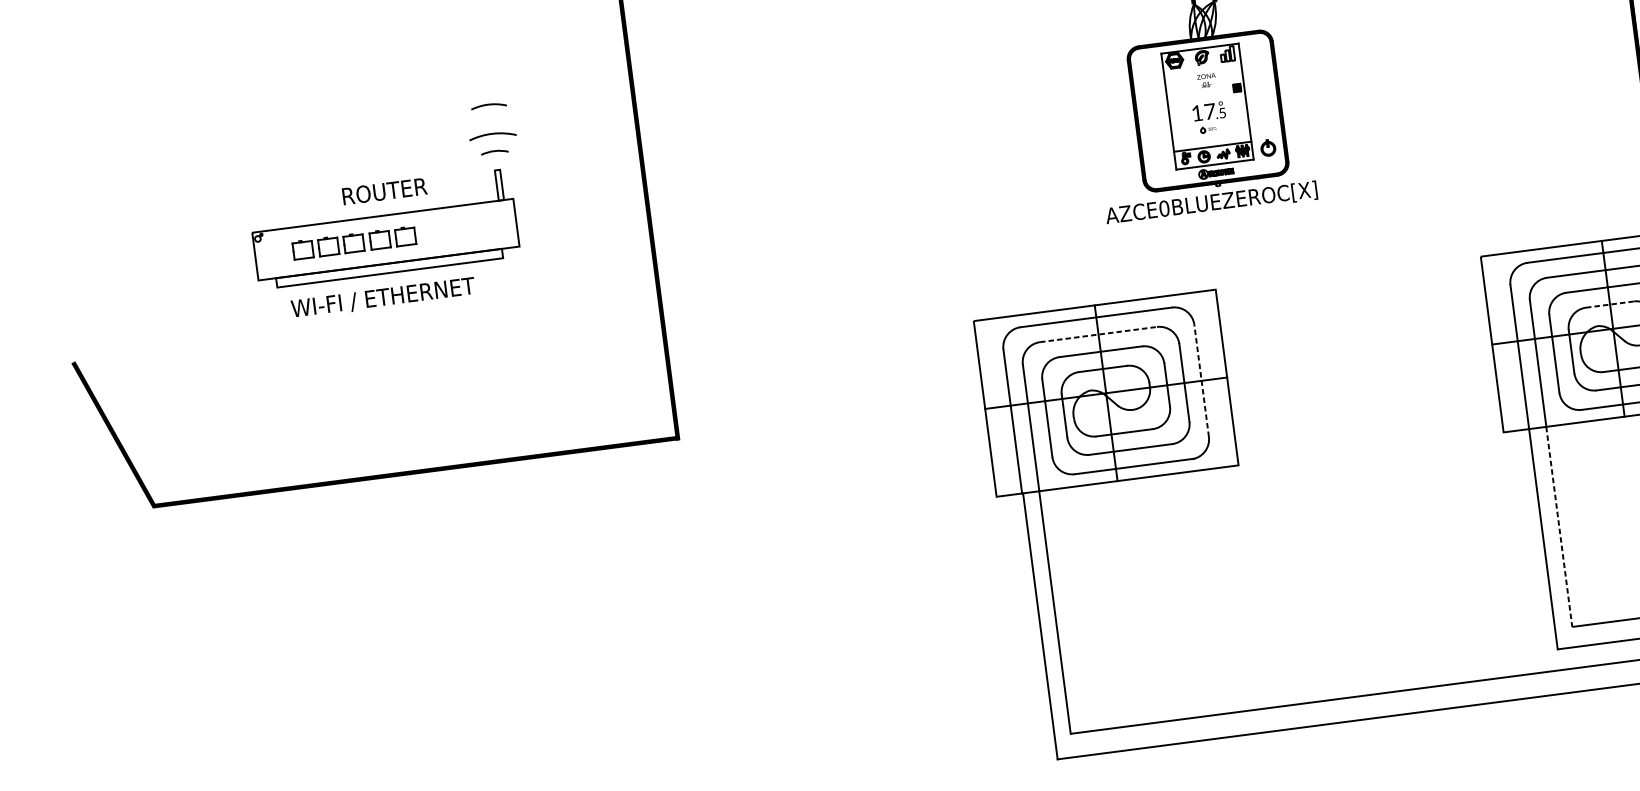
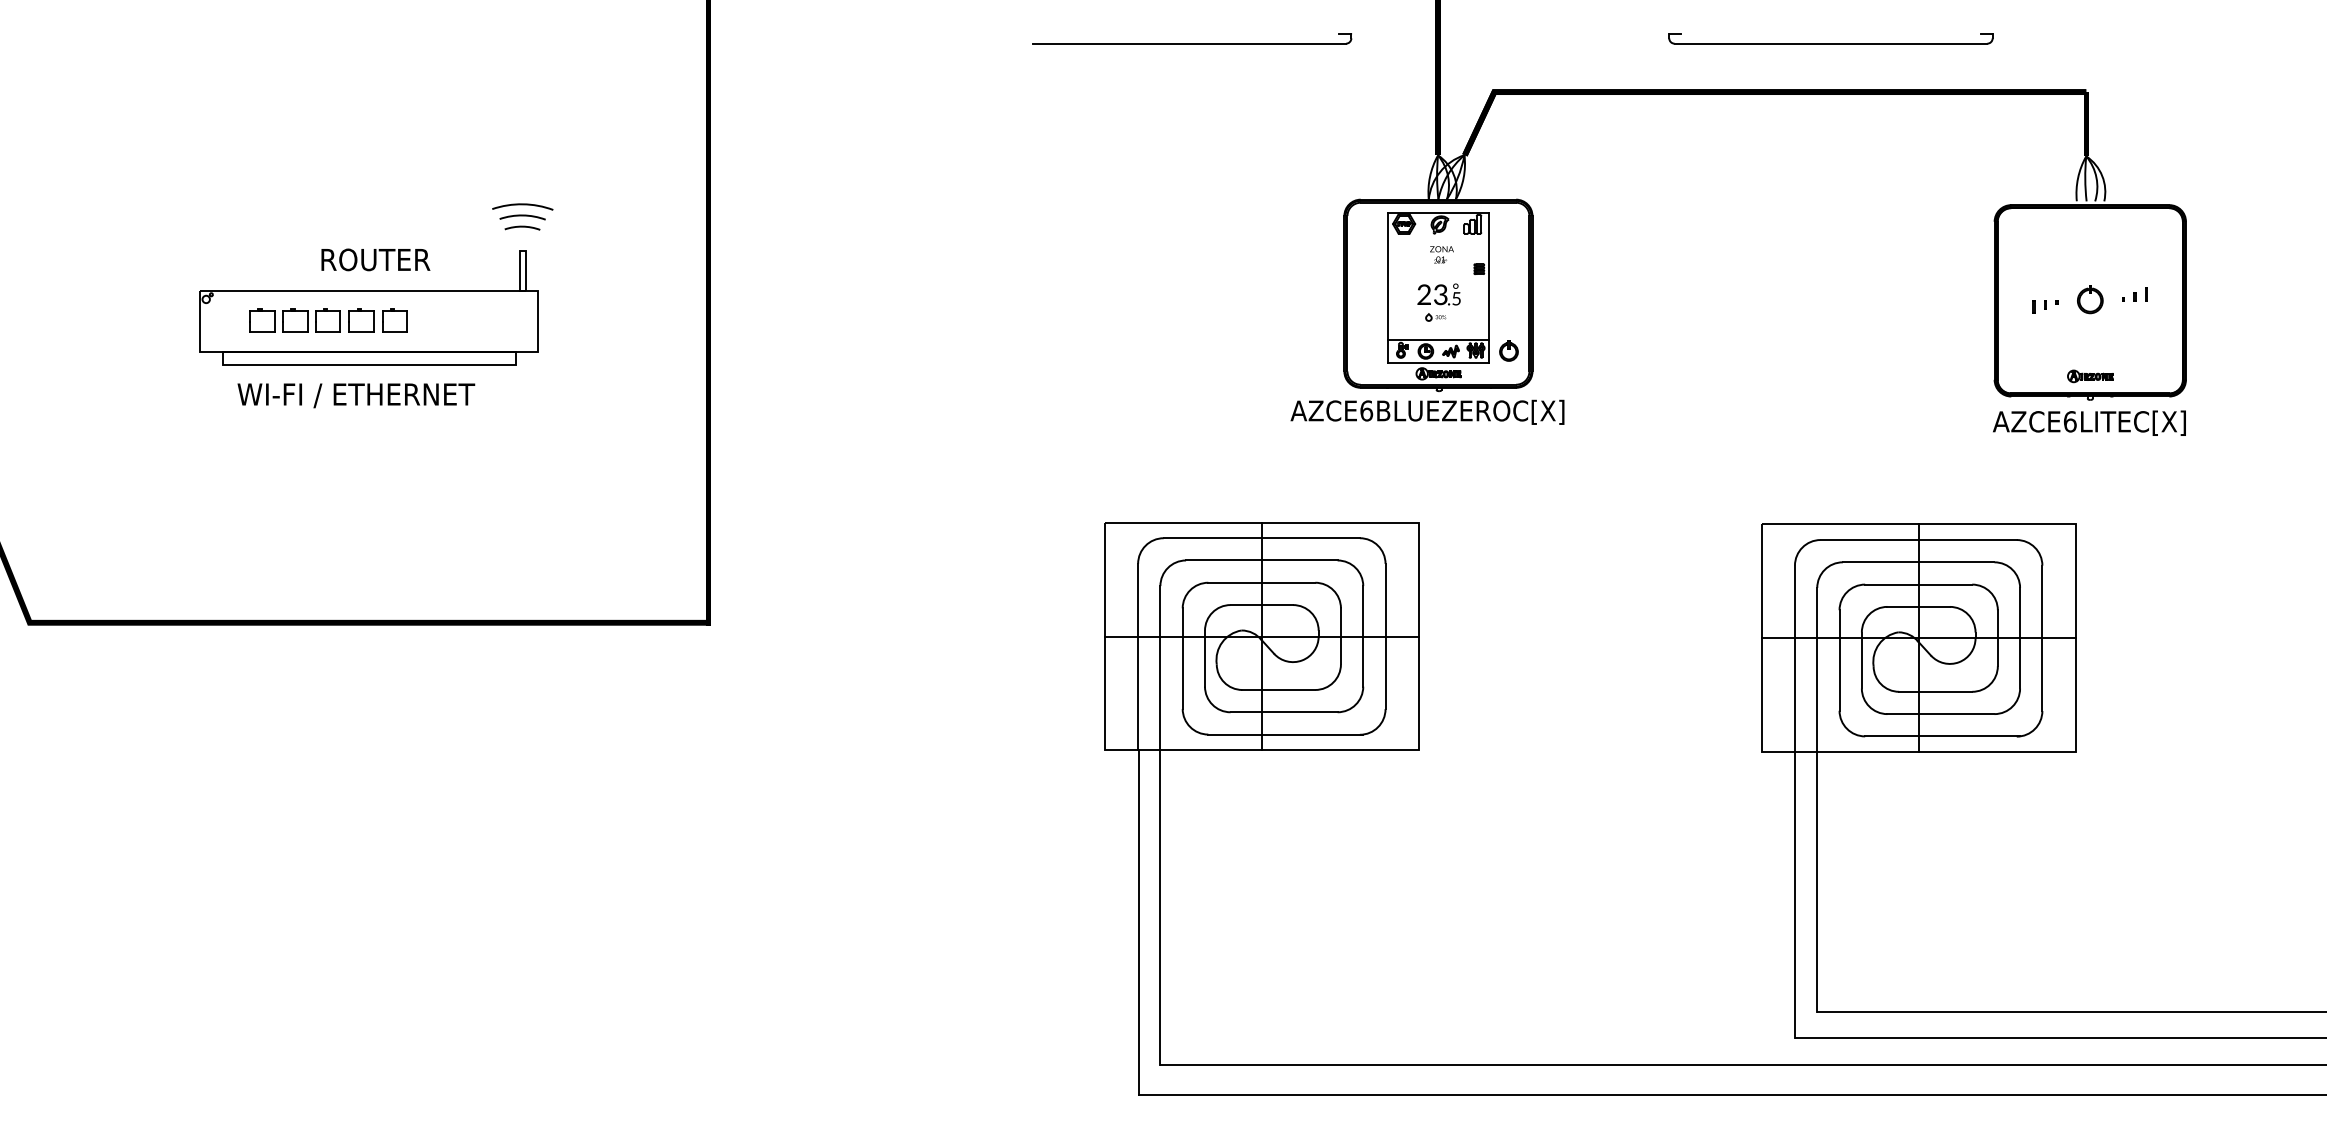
arc: (488, 105) -> (522, 216), moved
text: (1203, 112) -> (1432, 294), 17 -> 23
text: (1164, 208) -> (1366, 410), AZCE0BLUEZEROC[X] -> AZCE6BLUEZEROC[X]
line: (1610, 304) -> (1919, 606), dashed -> solid
line: (1098, 334) -> (1261, 560), dashed -> solid
line: (1201, 380) -> (1385, 636), dashed -> solid
line: (1559, 526) -> (1817, 881), dashed -> solid

